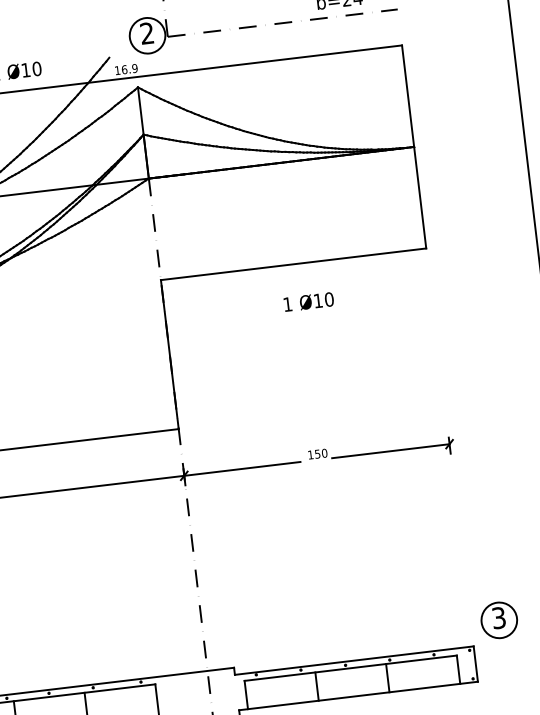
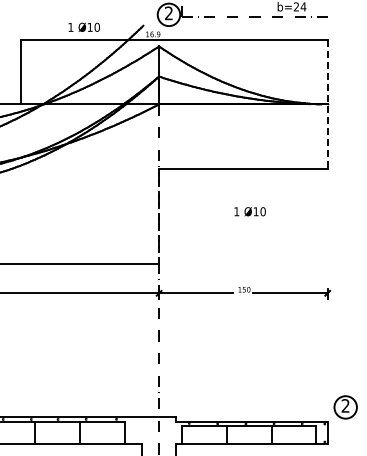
line: (413, 147) -> (327, 104), solid -> dashed
text: (307, 301) -> (249, 211), moved
line: (170, 353) -> (159, 215), solid -> dashed
text: (498, 617) -> (345, 405), 3 -> 2

